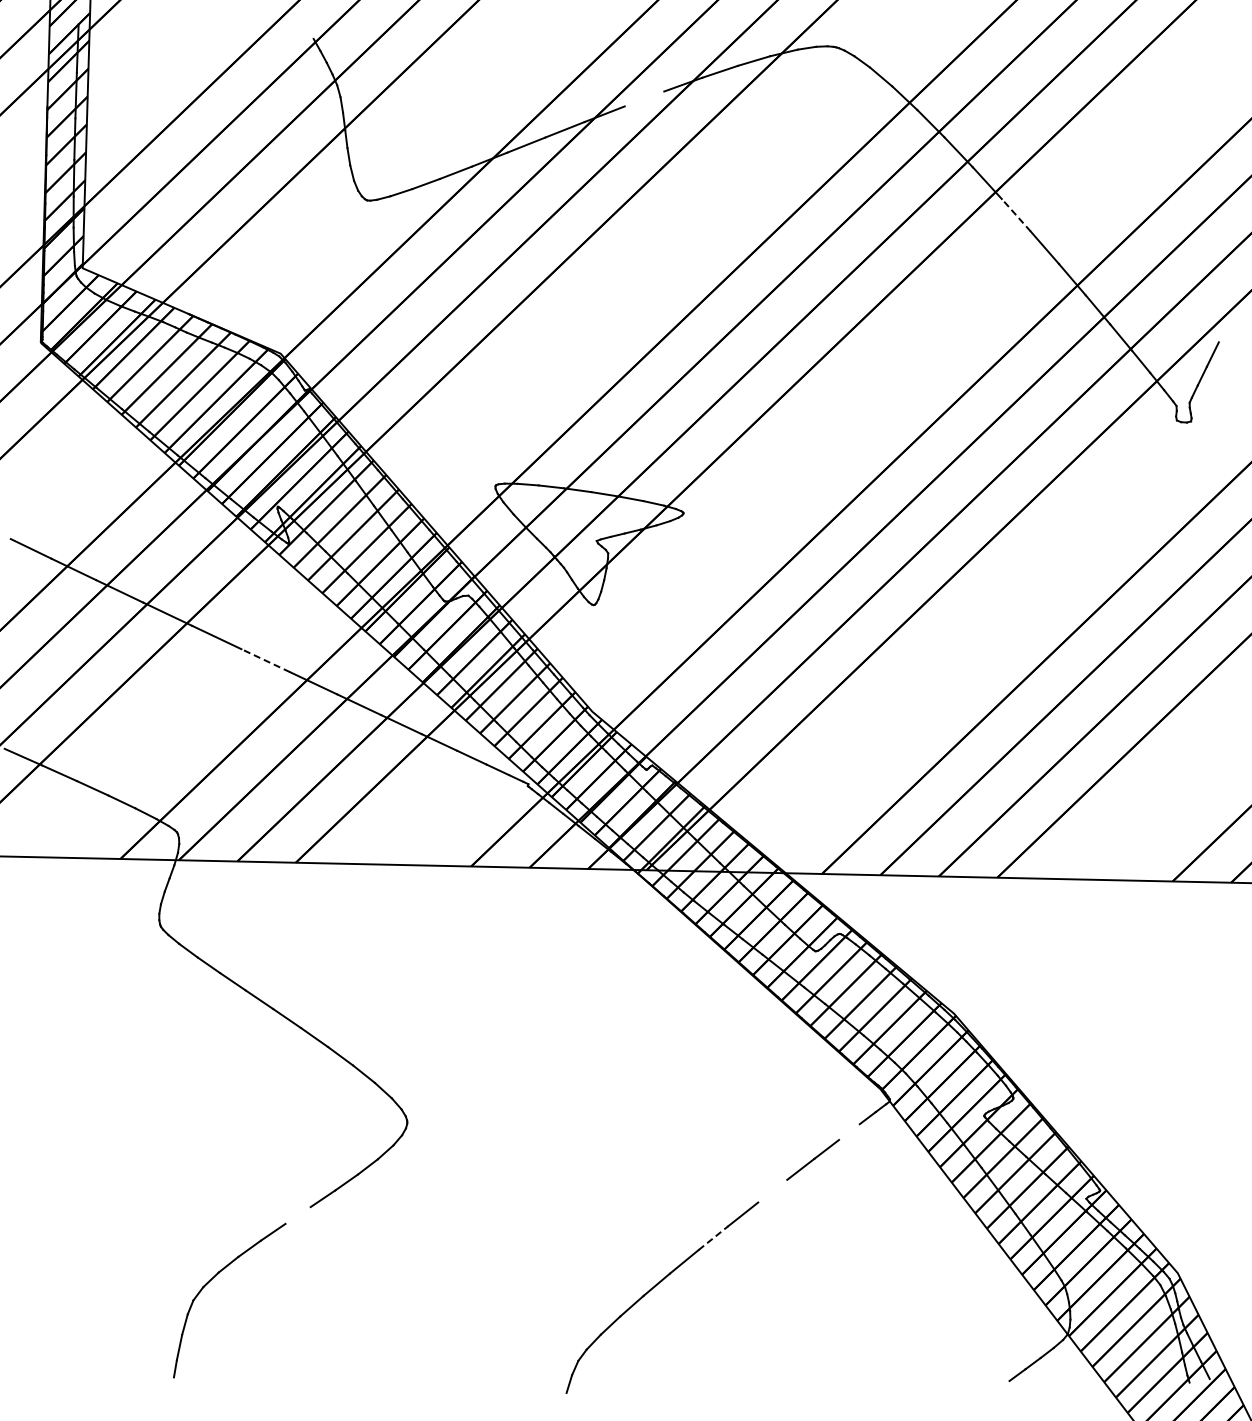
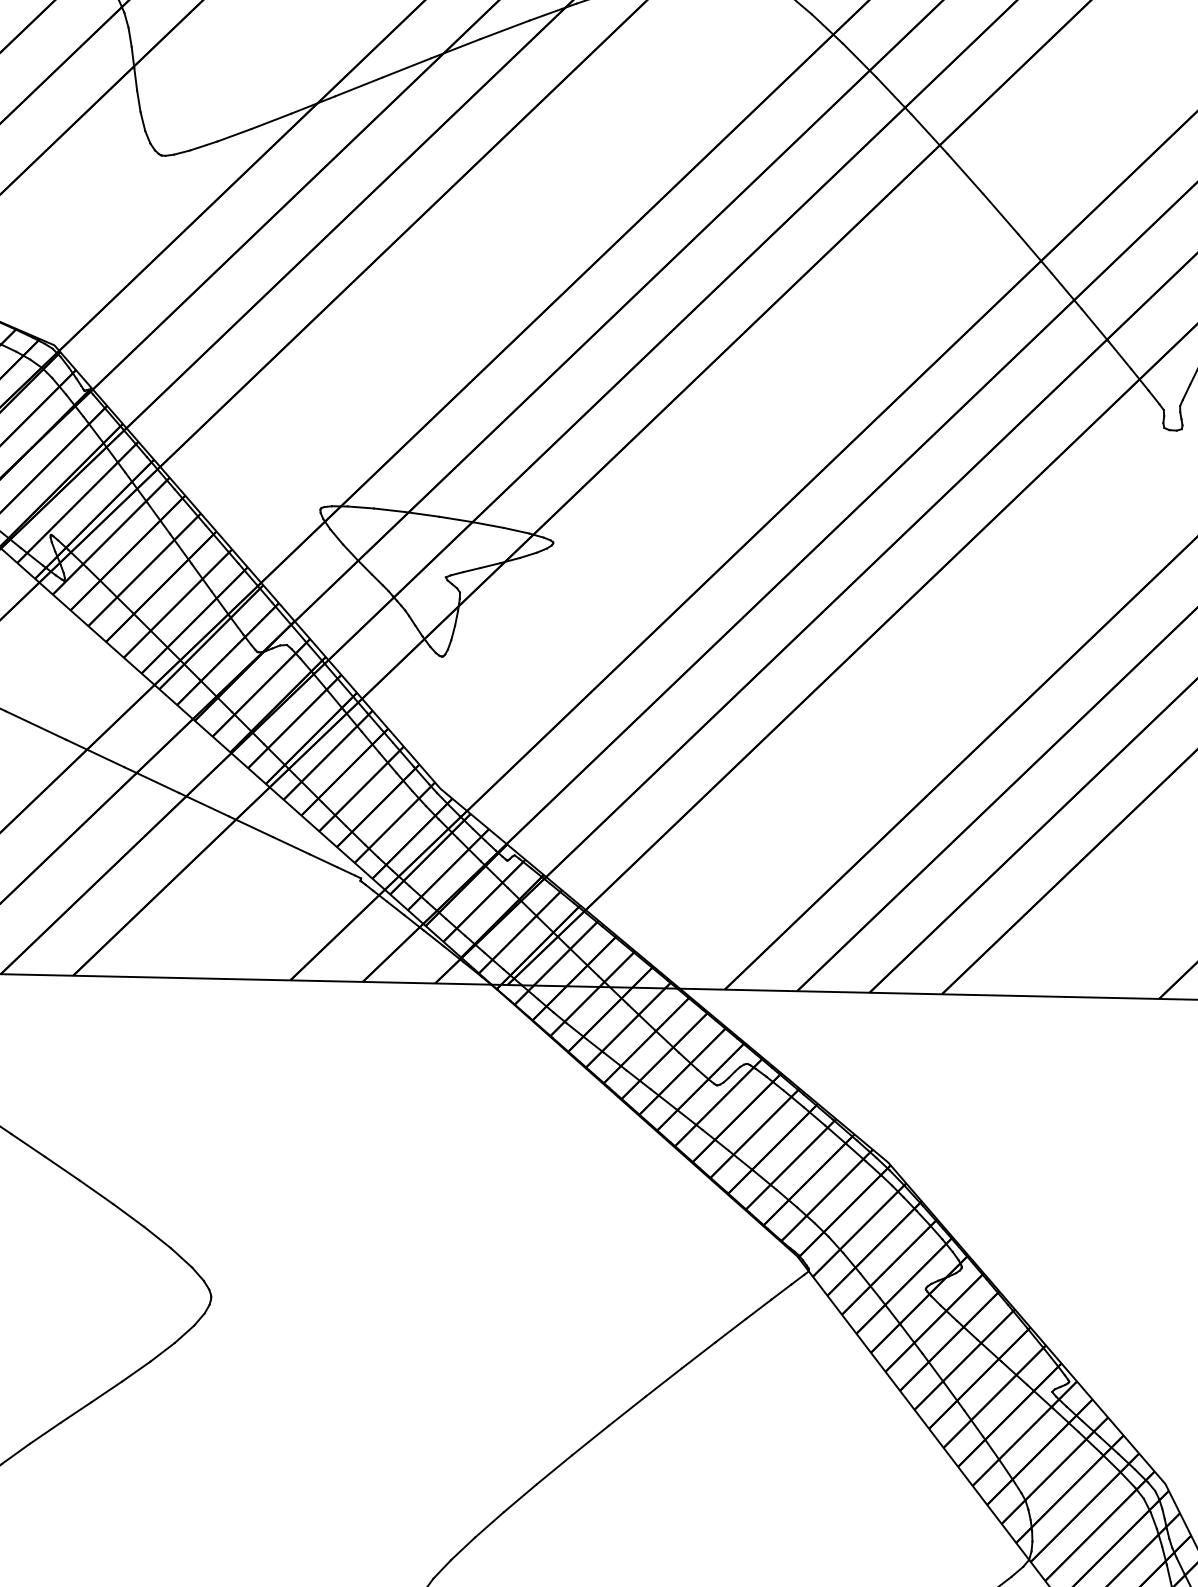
line: (644, 98) -> (504, 29), added
line: (1016, 215) -> (965, 174), dashed -> solid
line: (265, 660) -> (35, 725), dashed -> solid
line: (849, 1131) -> (758, 1308), added
line: (772, 1190) -> (663, 1381), added
line: (297, 1215) -> (75, 1412), added
line: (713, 1237) -> (590, 1439), dashed -> solid

